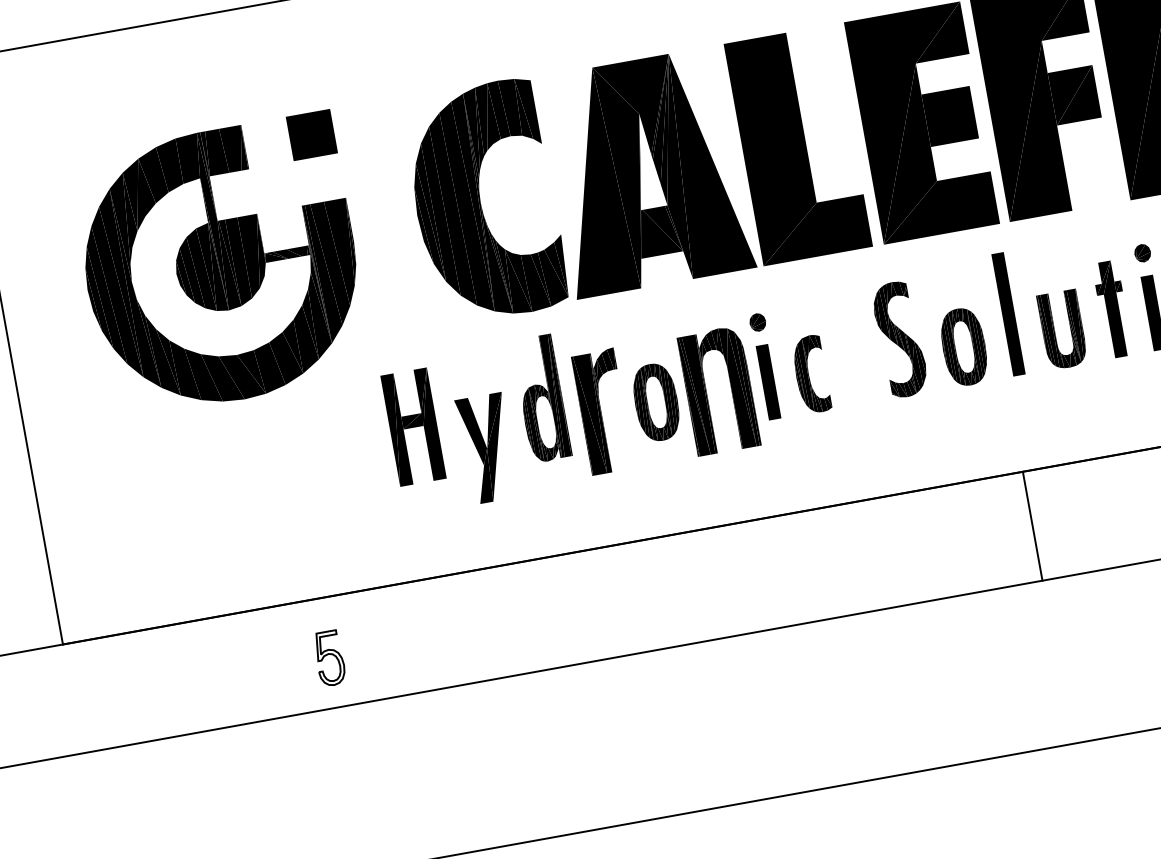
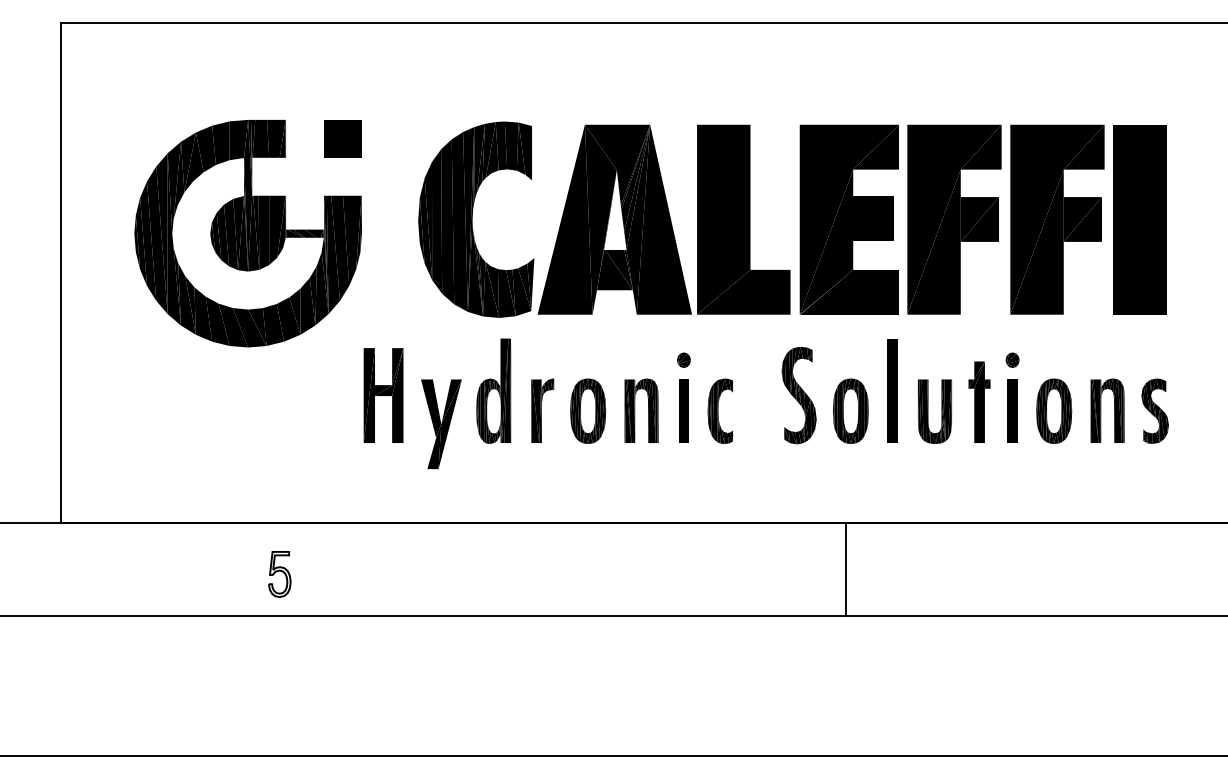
part: (718, 390) -> (641, 410), size x0.62
part: (602, 411) -> (542, 410), size x0.62
line: (1032, 526) -> (845, 569), moved

